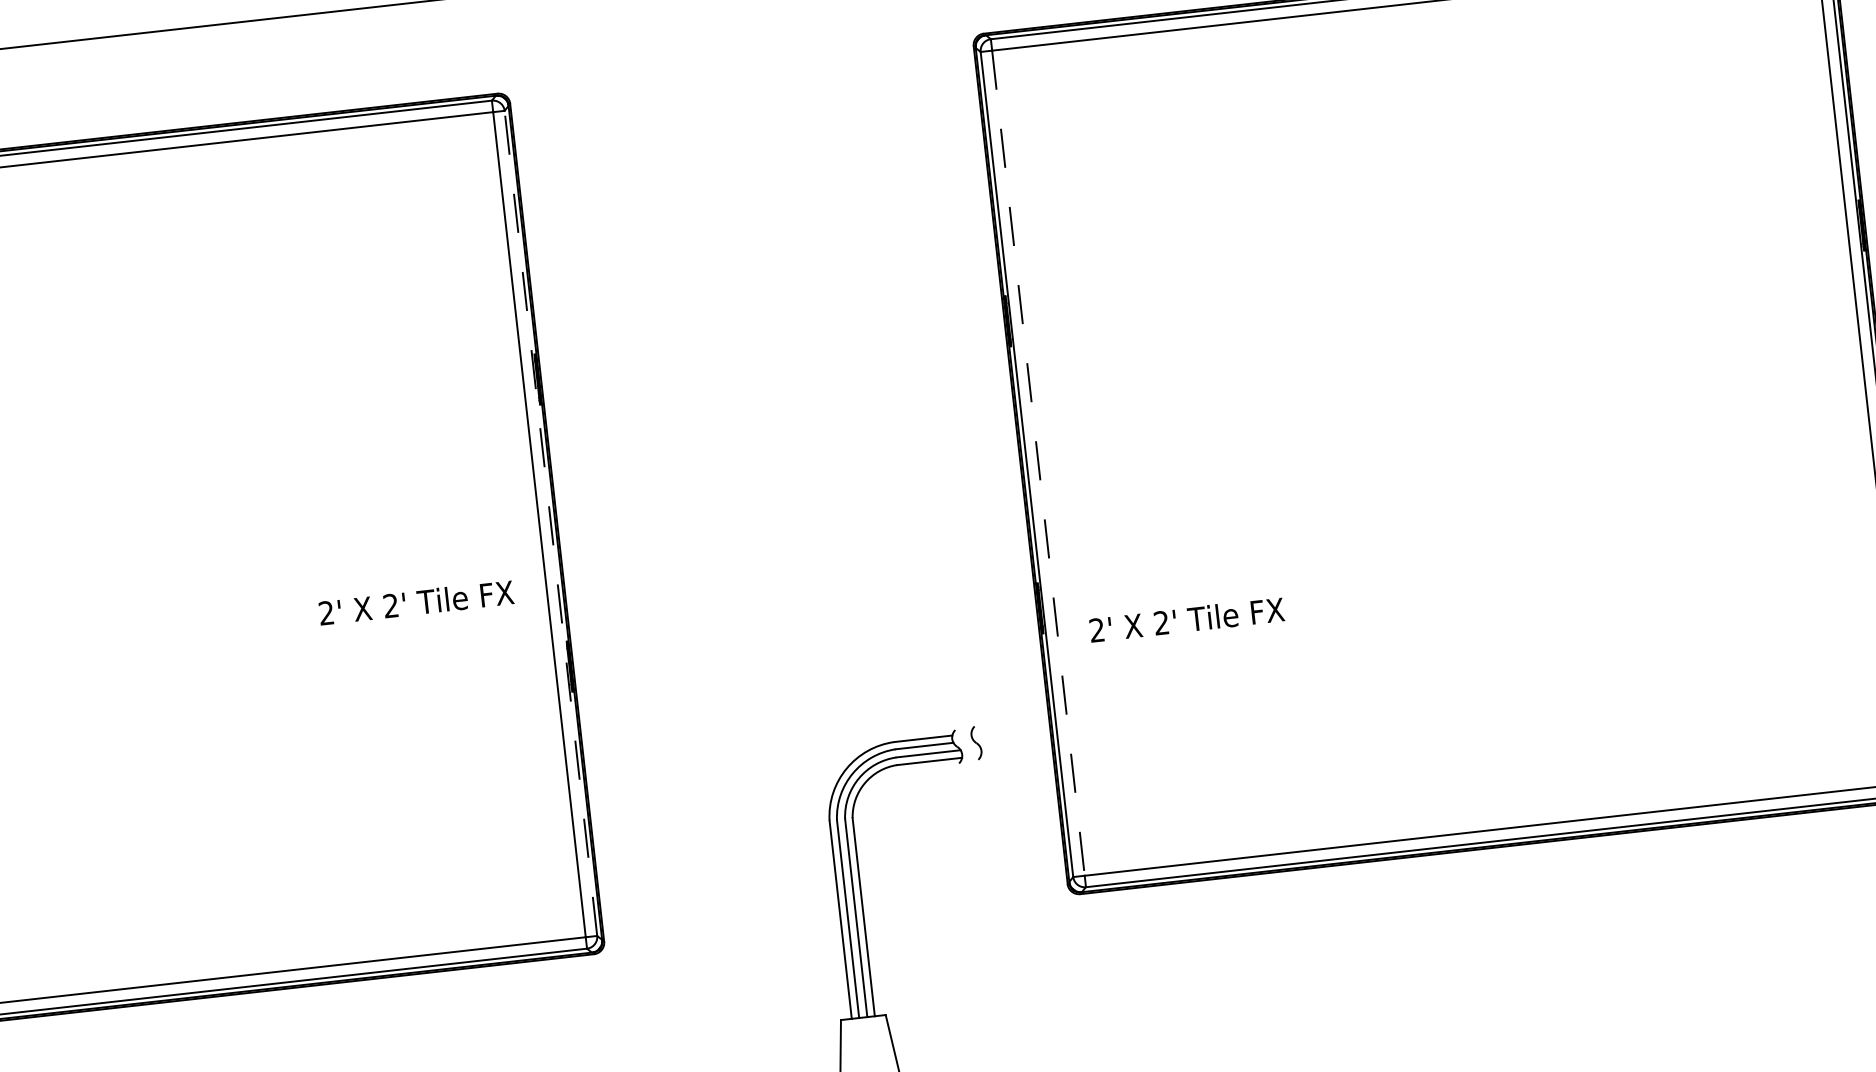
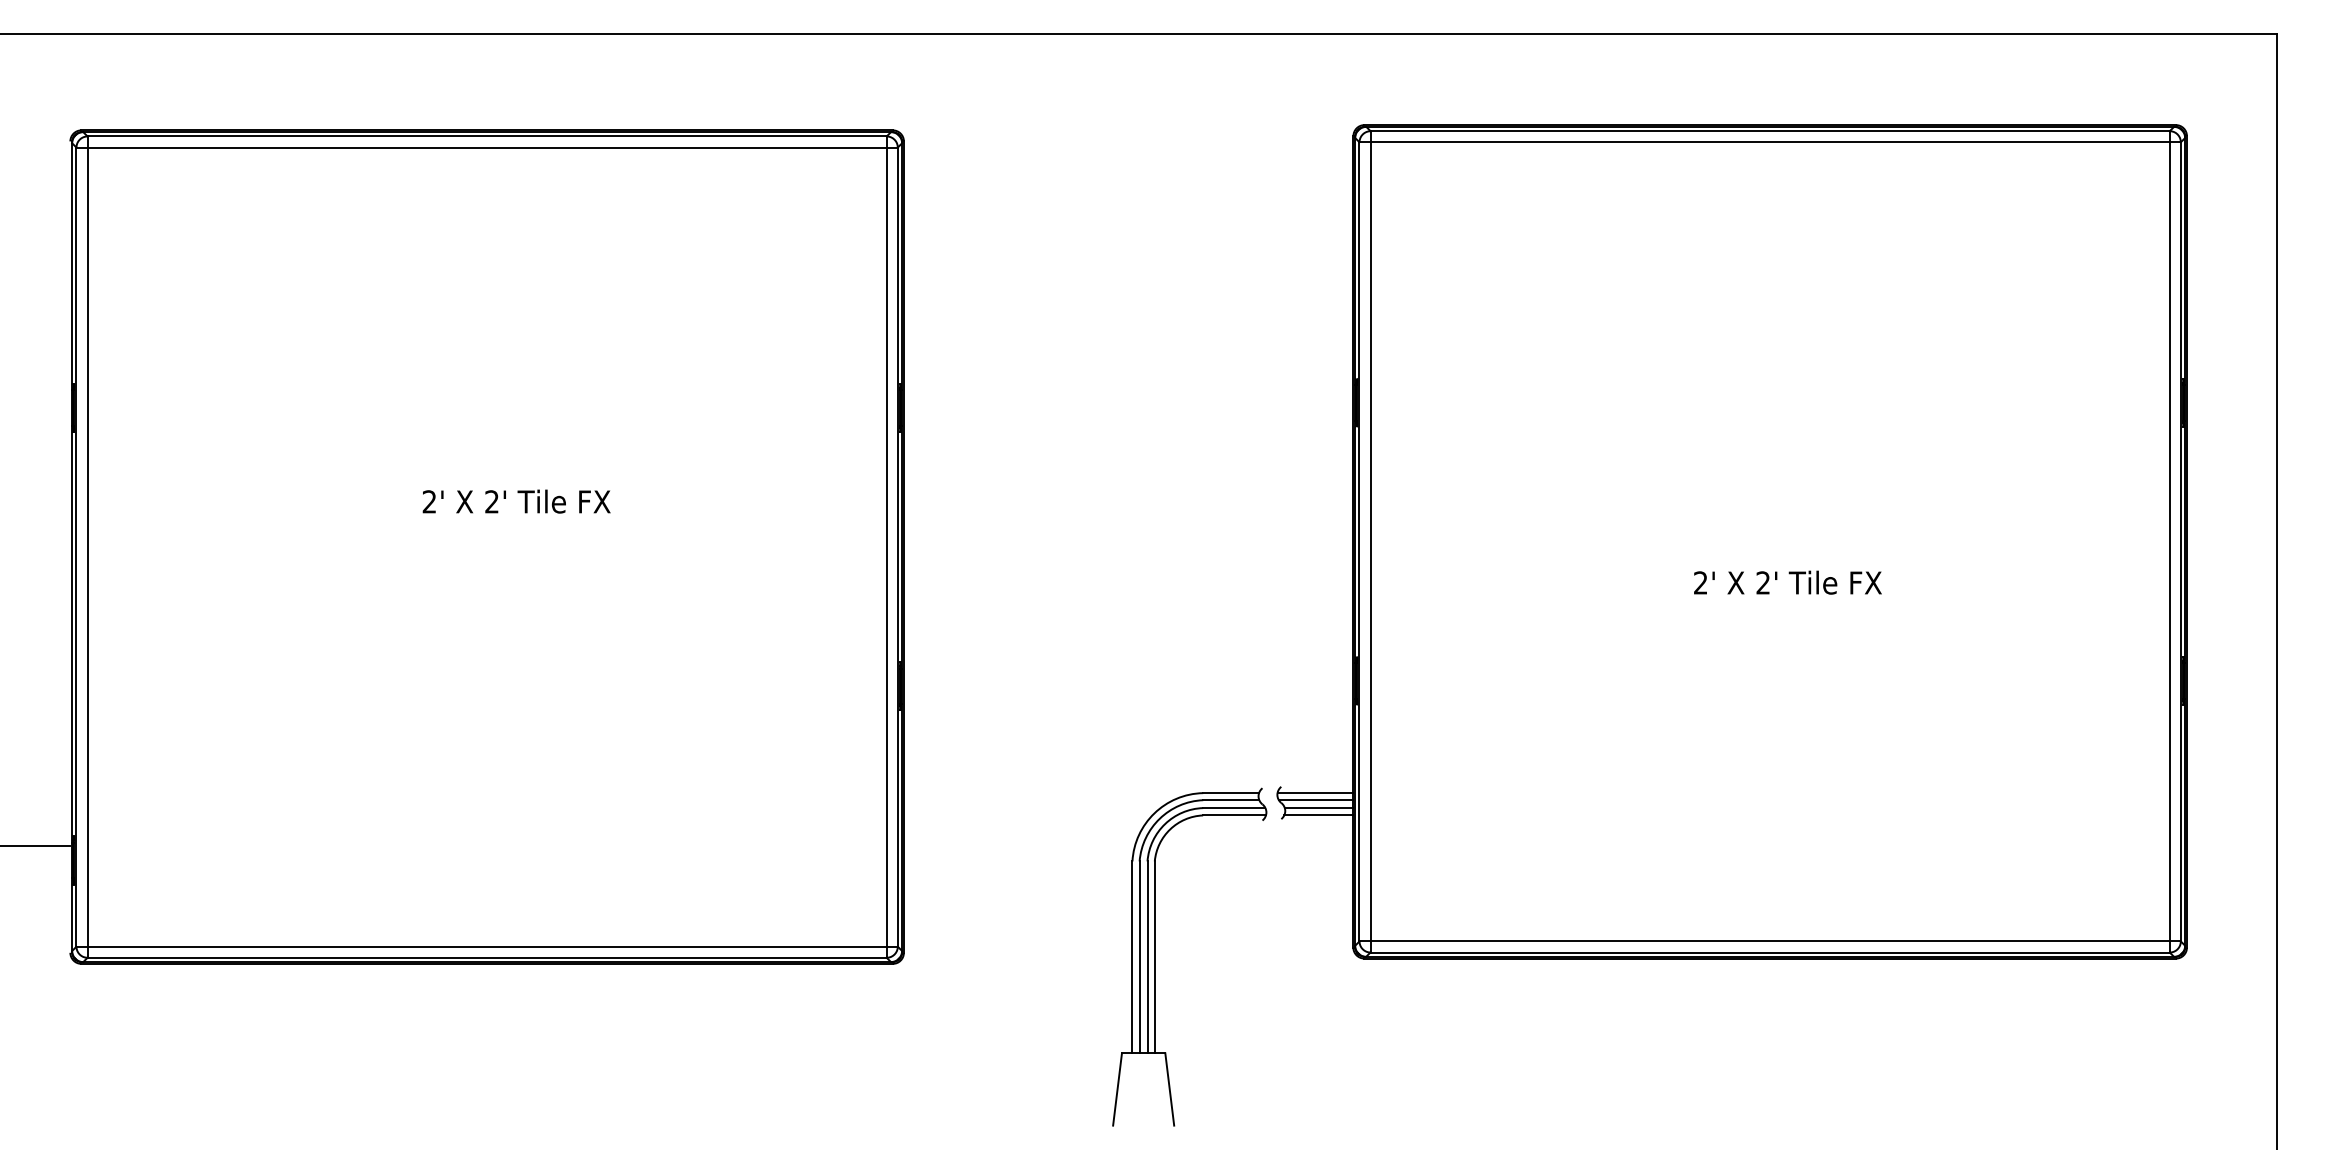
line: (1038, 462) -> (1370, 541), dashed -> solid
line: (550, 523) -> (897, 547), dashed -> solid
text: (416, 602) -> (516, 501), moved
text: (1186, 619) -> (1787, 582), moved
line: (1010, 729) -> (1315, 793), added
line: (1011, 736) -> (1315, 800), added
line: (1015, 744) -> (1318, 808), added
line: (1016, 751) -> (1318, 815), added

